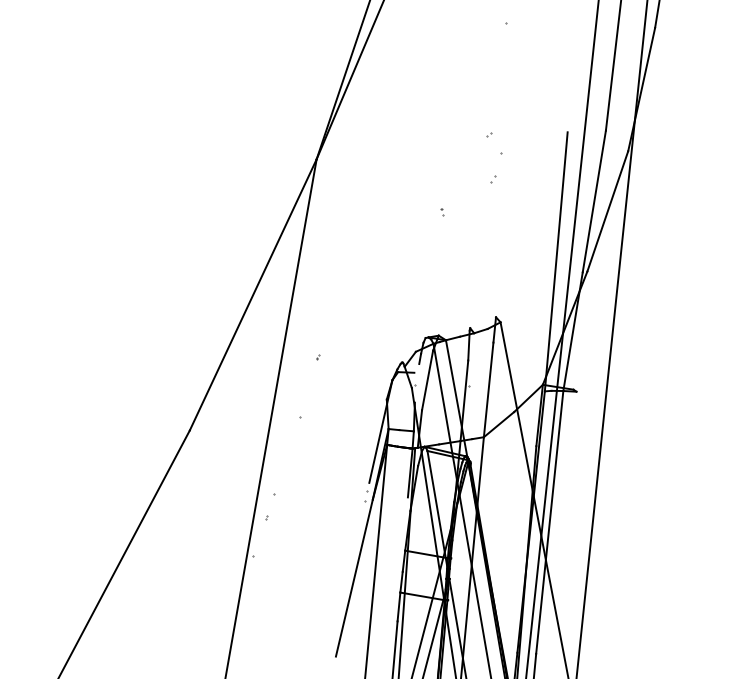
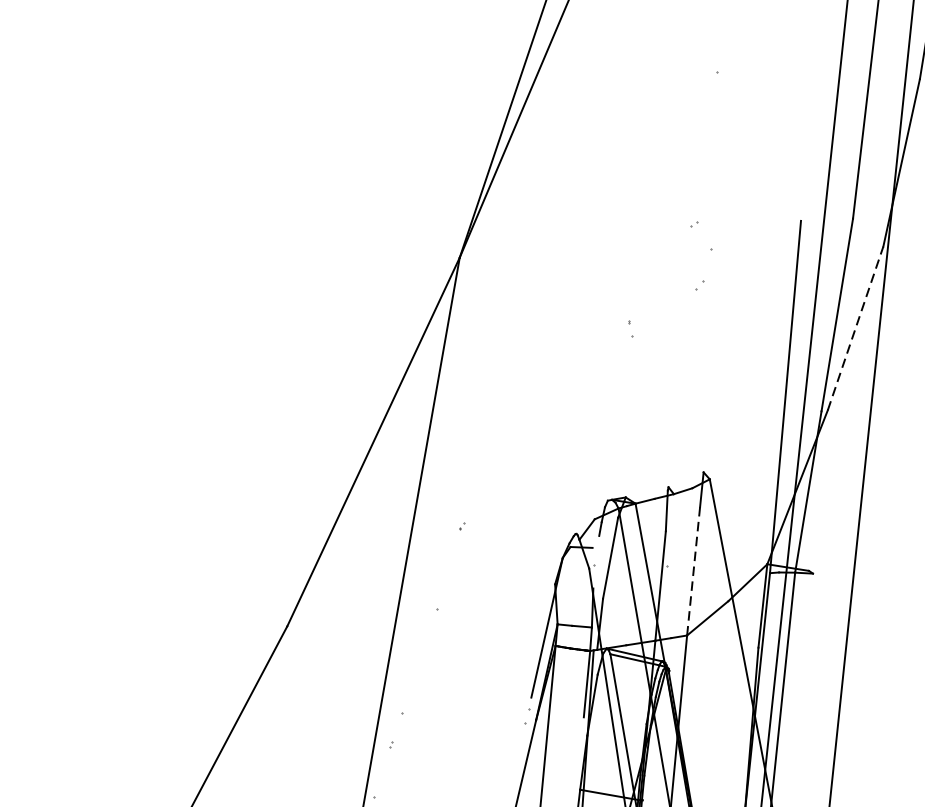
line: (607, 211) -> (855, 328), solid -> dashed
part: (442, 212) -> (630, 329), size x1.6
line: (488, 389) -> (693, 570), solid -> dashed

